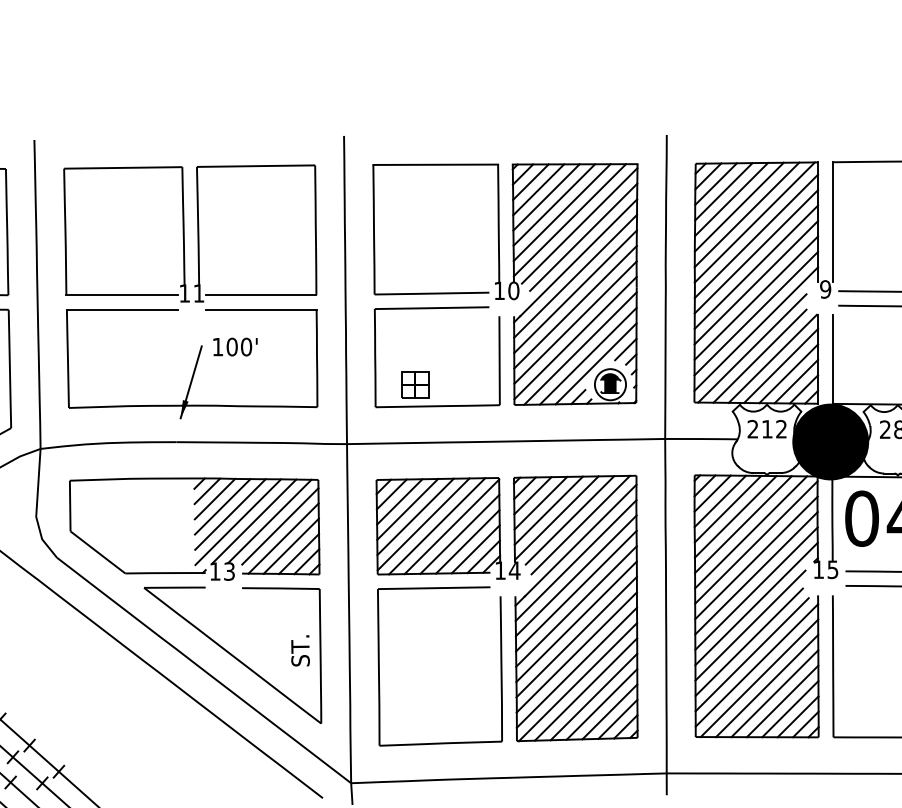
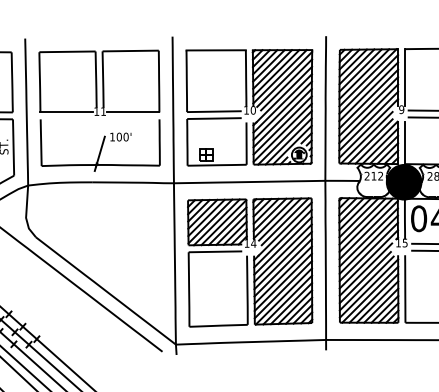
line: (121, 310) -> (66, 119), removed
line: (261, 310) -> (133, 119), removed
part: (194, 600) -> (101, 257), removed

